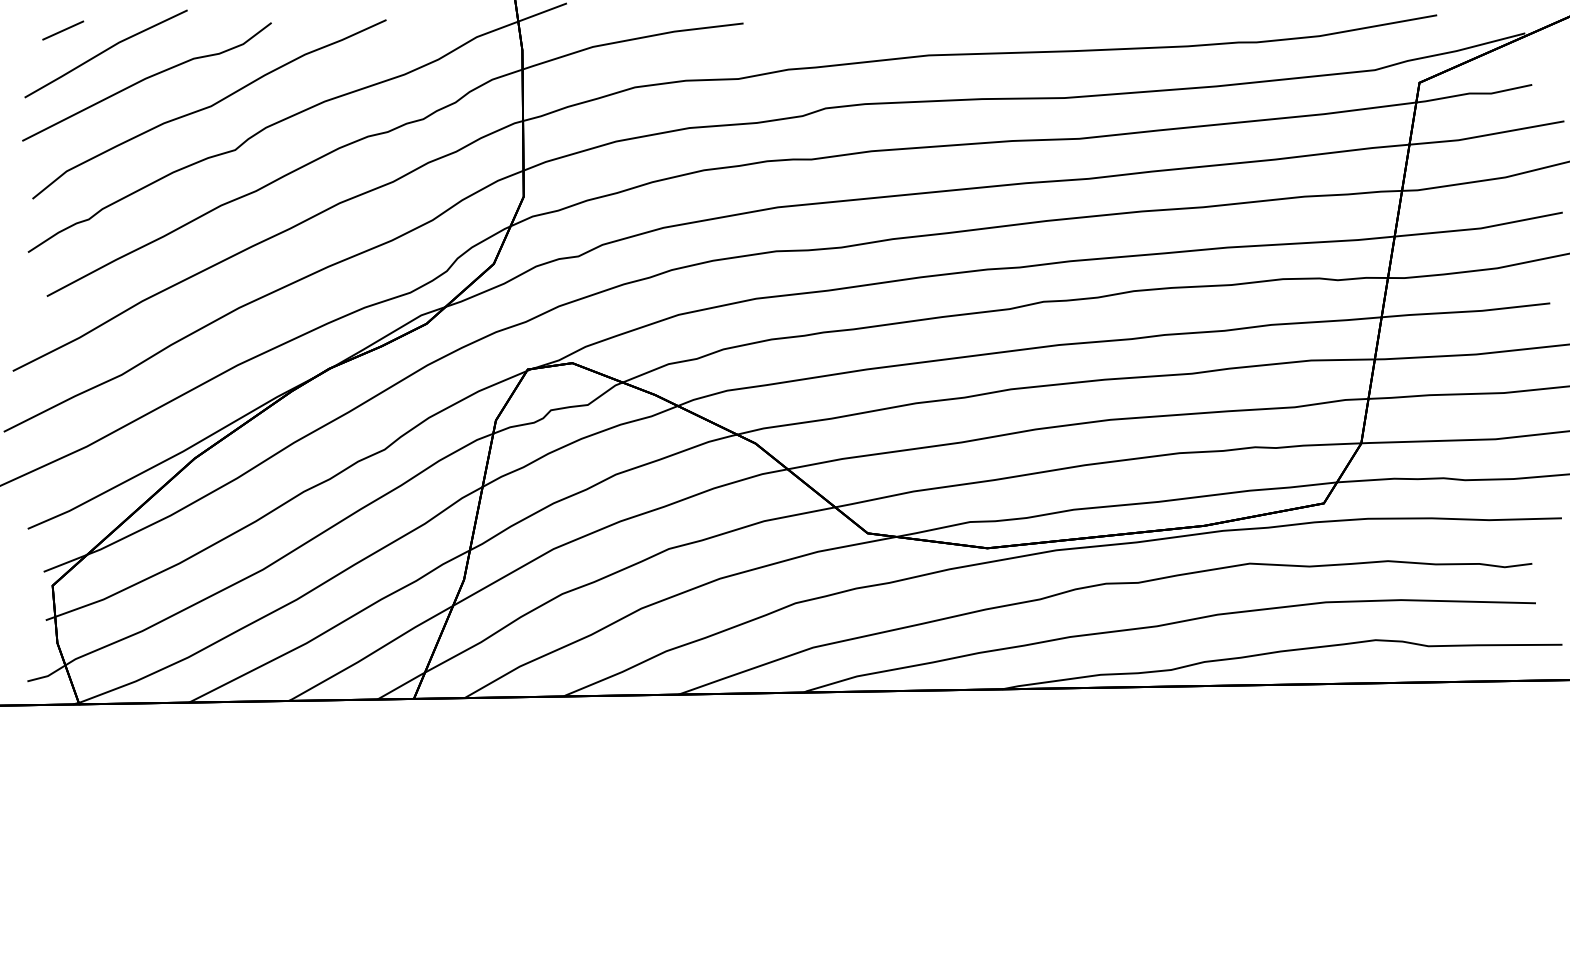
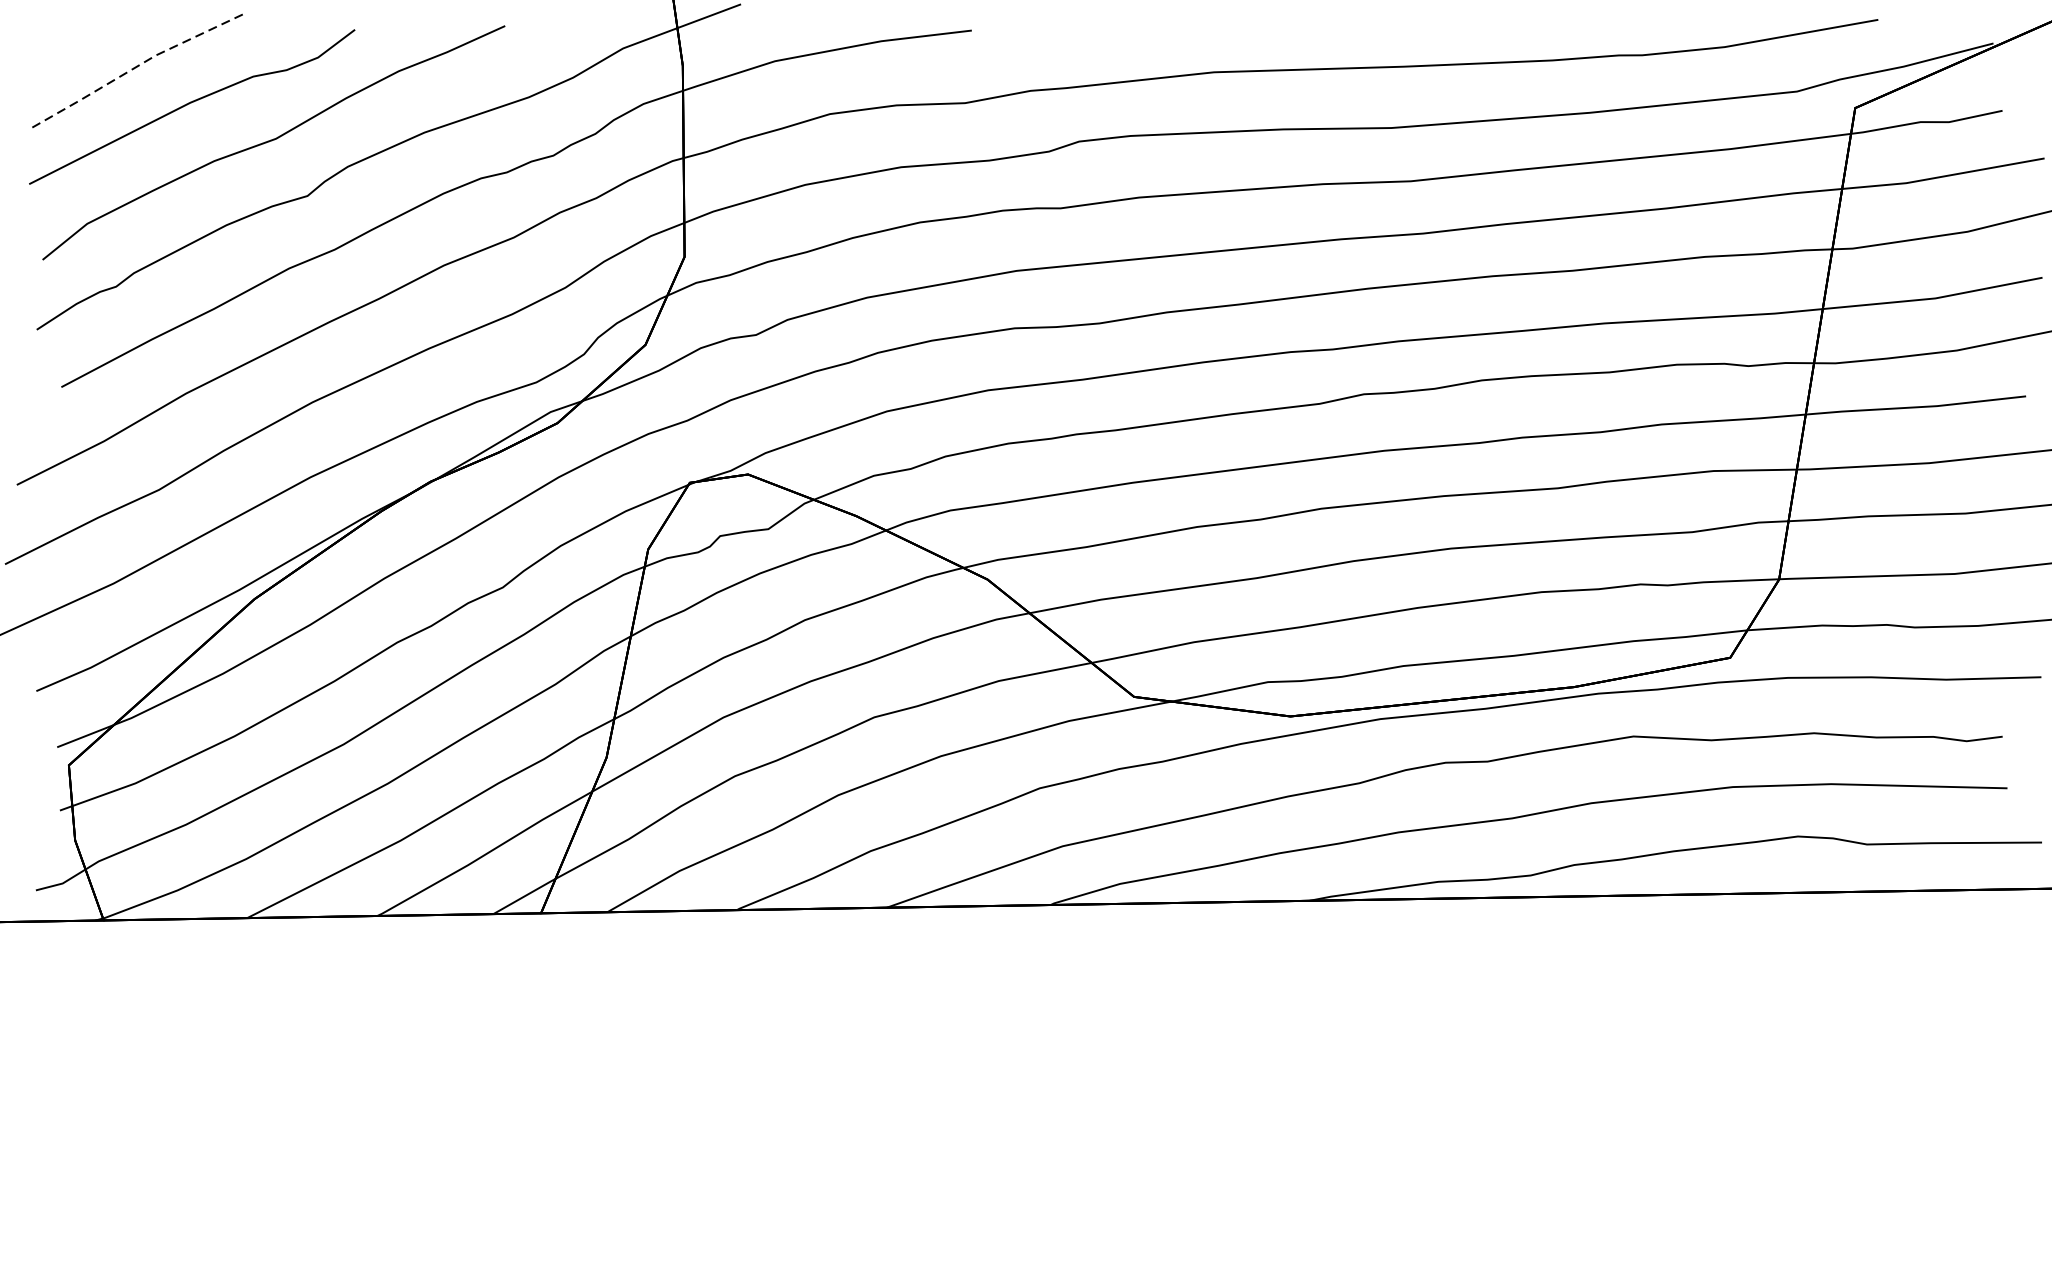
line: (63, 30) -> (83, 39), removed
line: (104, 51) -> (136, 67), solid -> dashed

